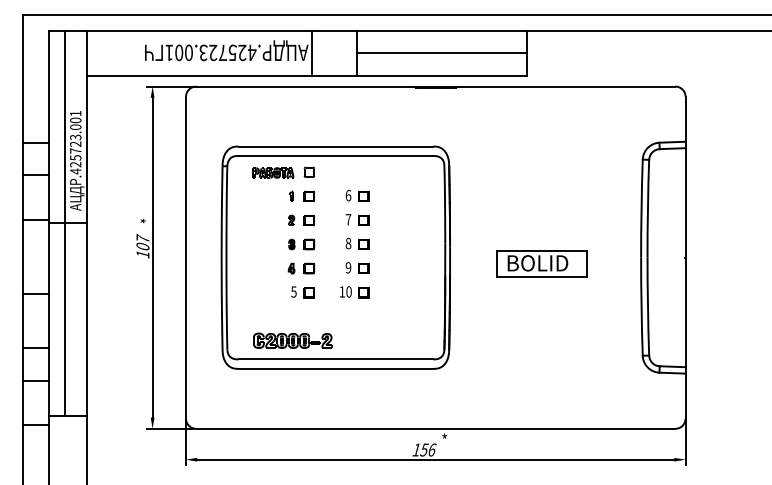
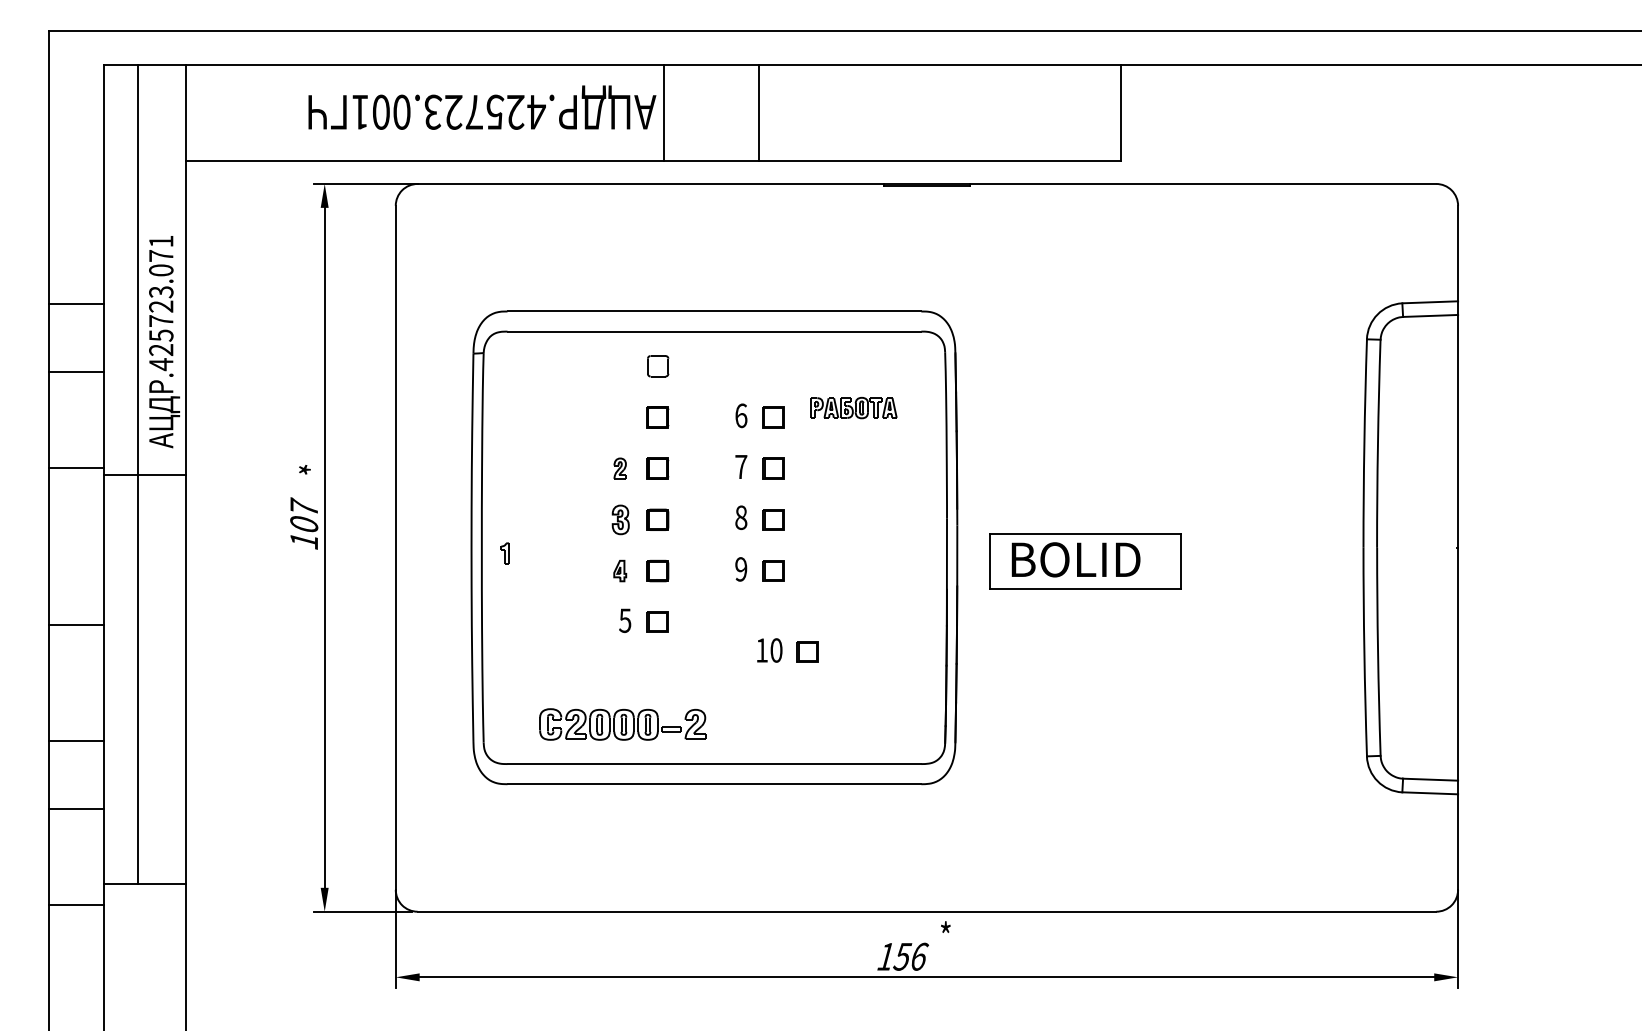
line: (441, 53) -> (939, 113), removed
text: (75, 120) -> (160, 256), .425723.001 -> .425723.071
part: (273, 172) -> (853, 407), moved
part: (291, 195) -> (505, 551), moved
part: (291, 244) -> (620, 519), size x1.4
part: (541, 263) -> (1083, 560), moved
part: (354, 292) -> (788, 651), moved

